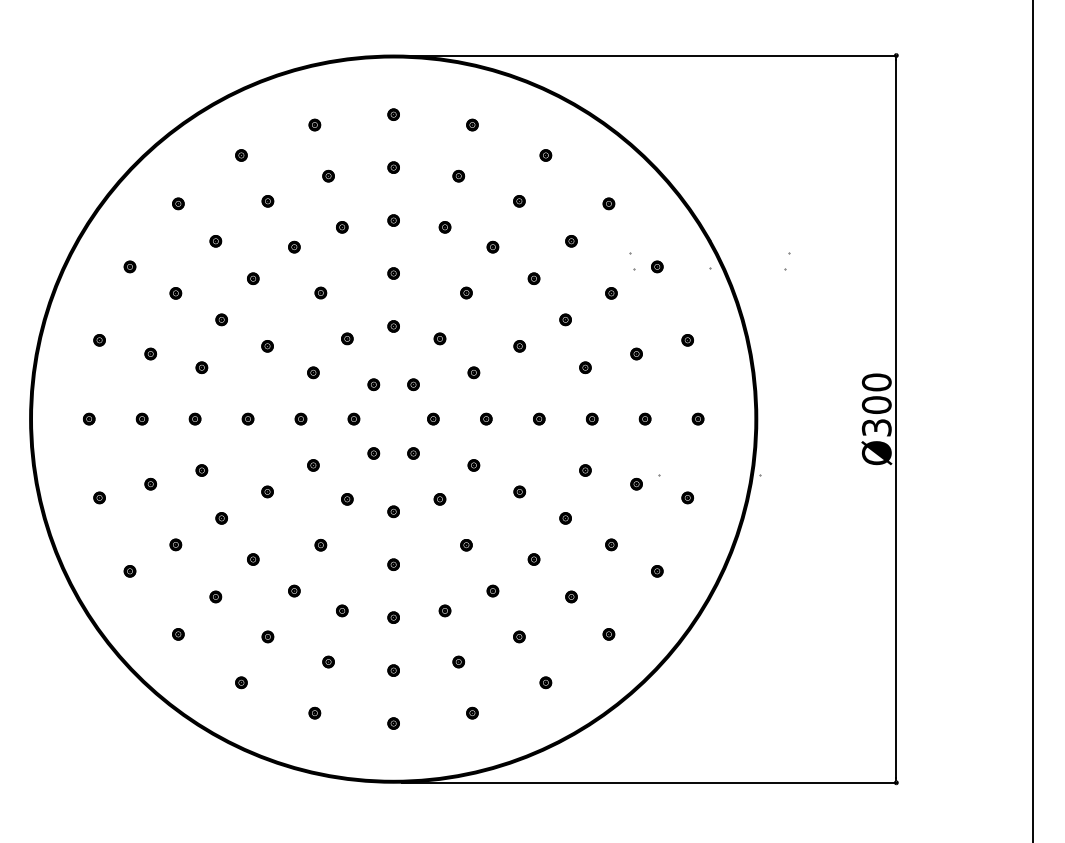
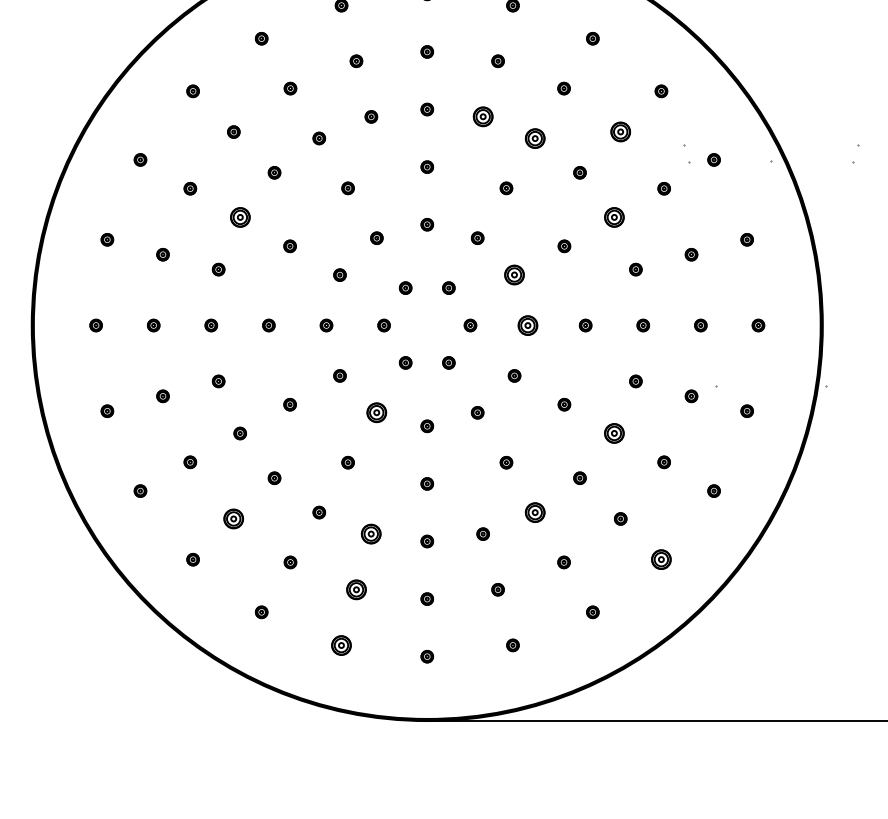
part: (444, 227) -> (482, 117), size x1.6
part: (571, 241) -> (620, 132), size x1.6
part: (492, 246) -> (534, 137), size x1.6
part: (221, 319) -> (239, 217), size x1.6
part: (565, 319) -> (614, 217), size x1.6
part: (473, 372) -> (514, 274), size x1.6
part: (486, 418) -> (528, 324), size x1.6
part: (347, 499) -> (377, 412), size x1.6
part: (565, 518) -> (614, 433), size x1.6
part: (492, 590) -> (534, 511), size x1.6
part: (215, 596) -> (233, 518), size x1.6
part: (342, 610) -> (371, 533), size x1.6
part: (608, 634) -> (660, 559), size x1.6
part: (328, 661) -> (356, 589), size x1.6
part: (314, 712) -> (341, 644), size x1.6

